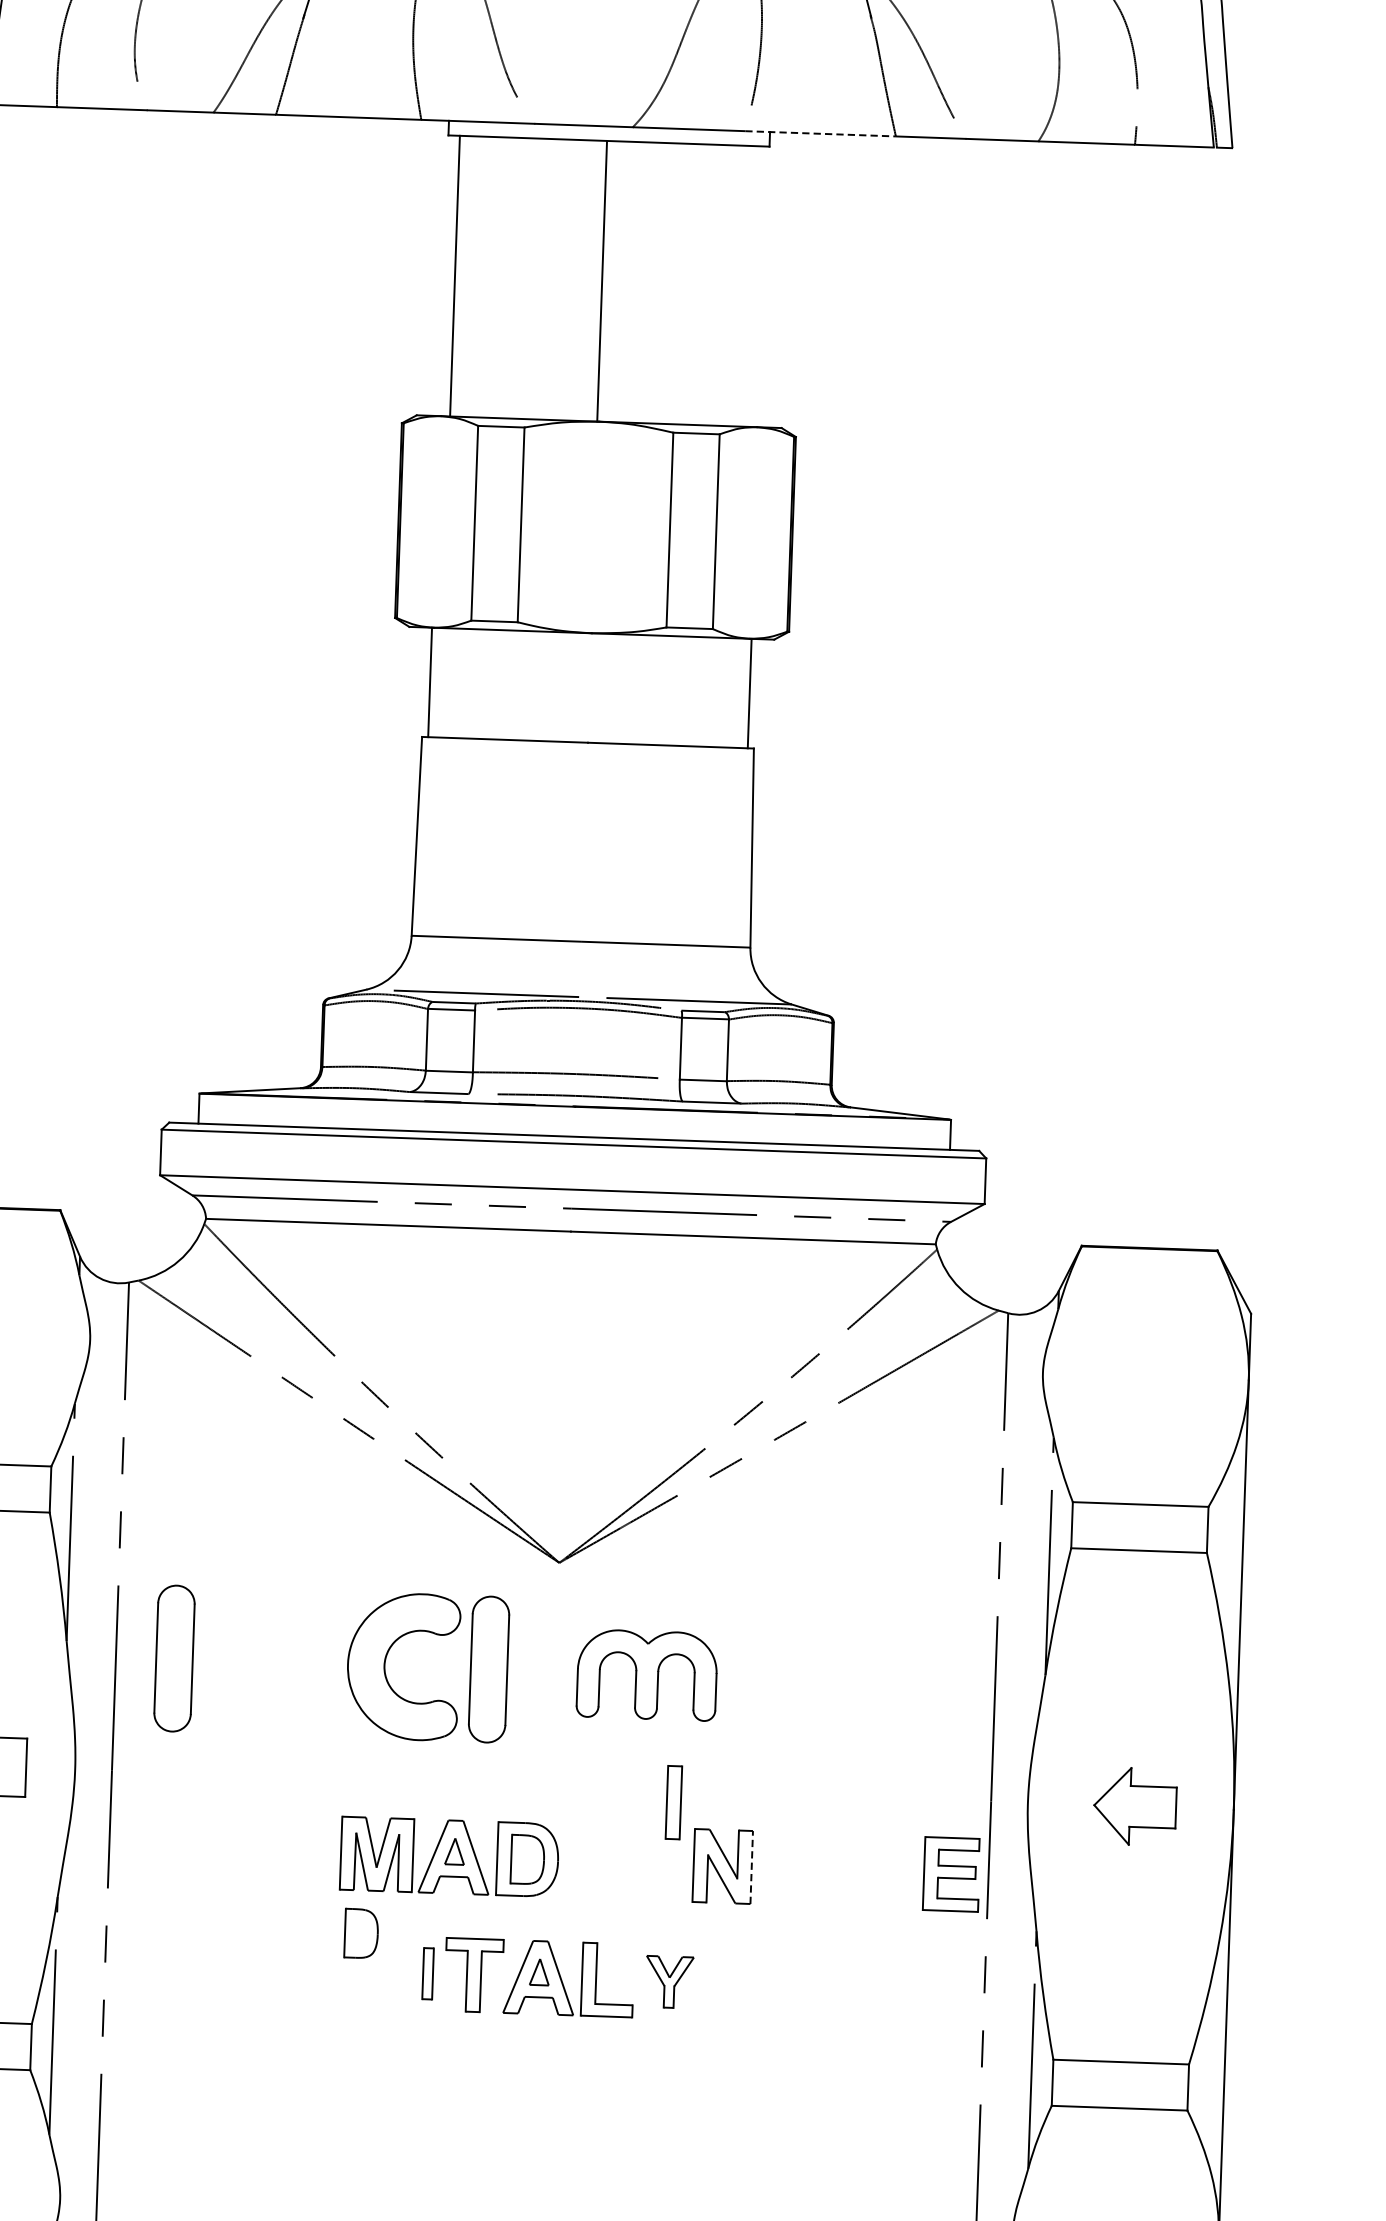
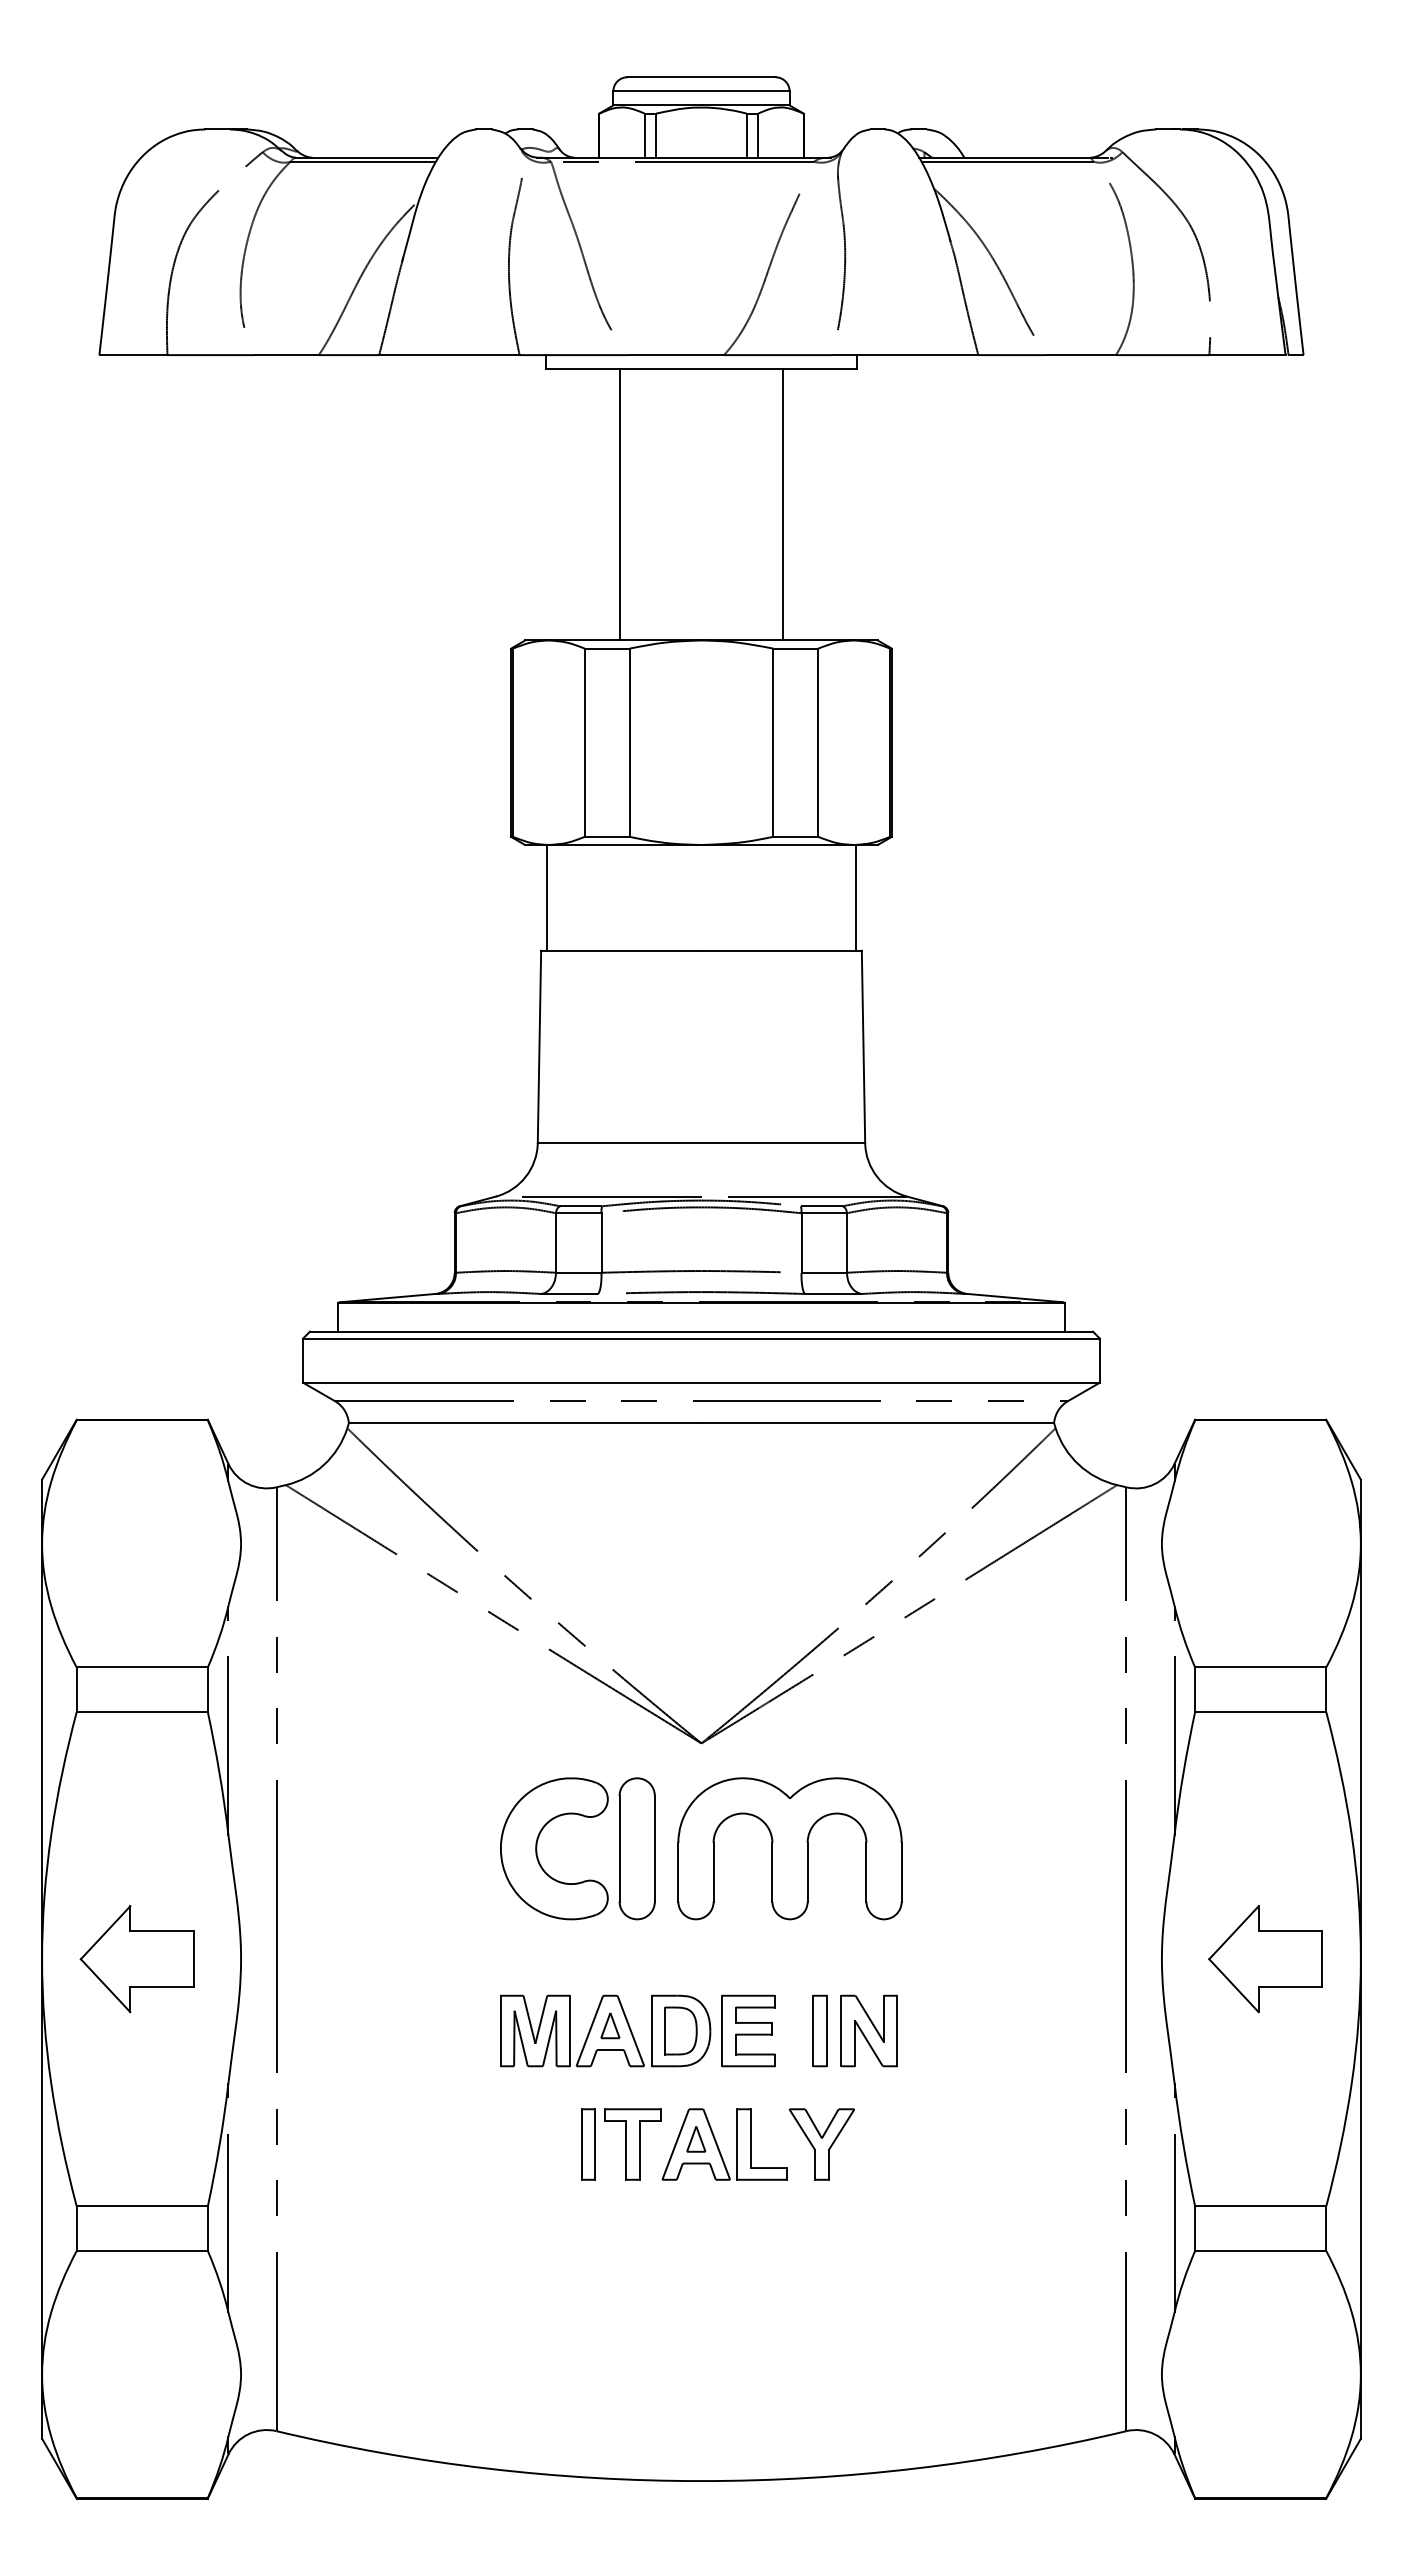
line: (820, 134) -> (905, 355), dashed -> solid
line: (455, 275) -> (620, 504), moved
line: (602, 280) -> (782, 504), moved
part: (173, 1658) -> (332, 1848), removed
part: (646, 1674) -> (789, 1848), size x1.67
part: (673, 1802) -> (819, 2030), moved
part: (1135, 1806) -> (1265, 1959), size x1.43
line: (751, 1866) -> (897, 2030), dashed -> solid
part: (951, 1873) -> (748, 2030), moved
part: (361, 1933) -> (522, 2107), removed
part: (427, 1973) -> (588, 2144), size x1.43
part: (669, 1982) -> (821, 2144), size x1.43

